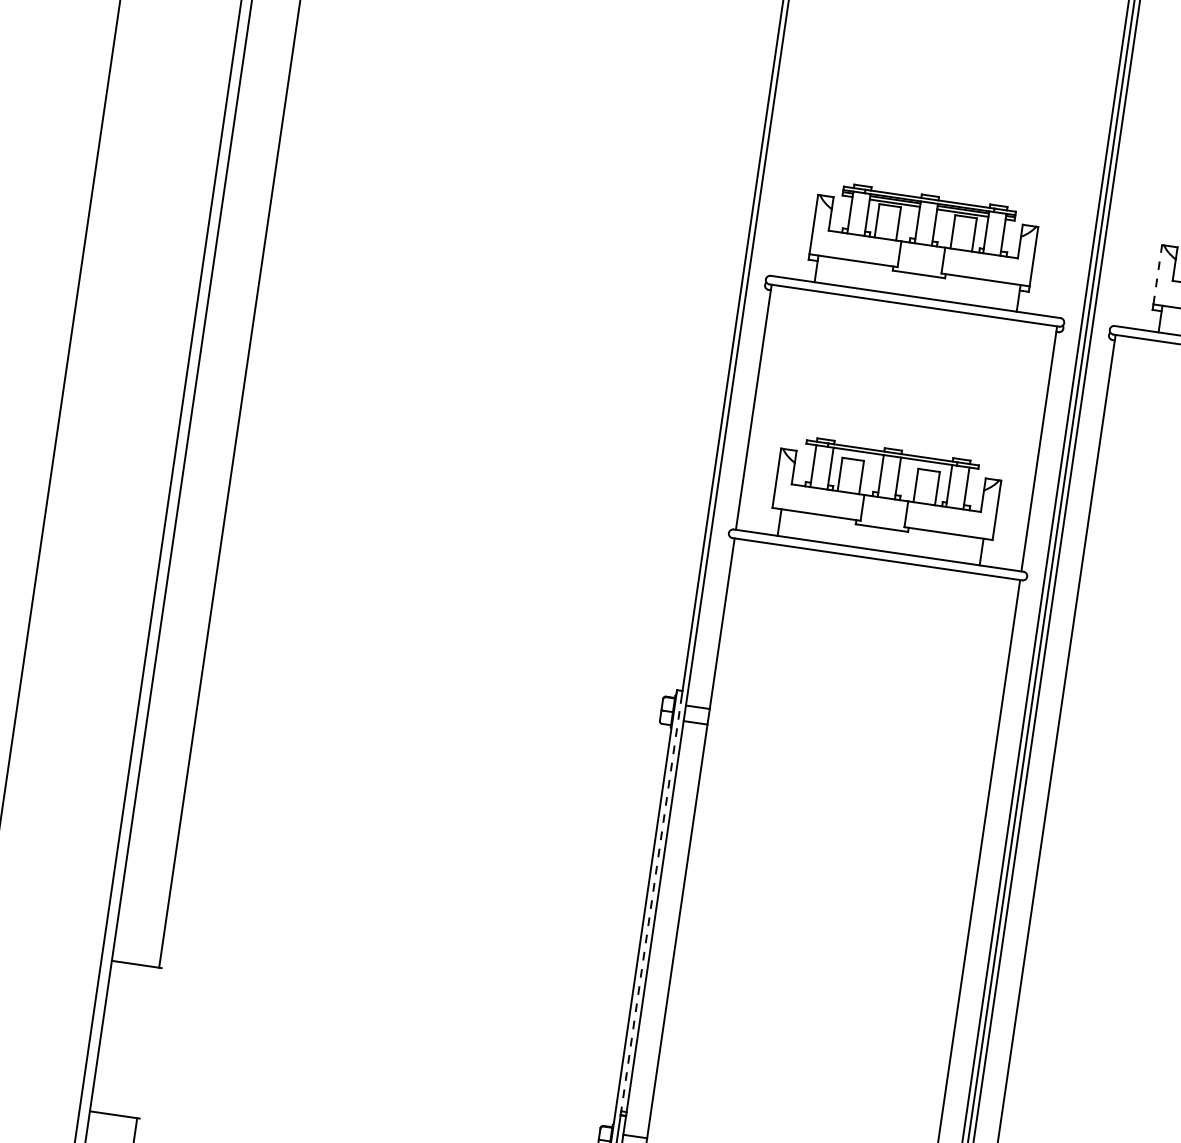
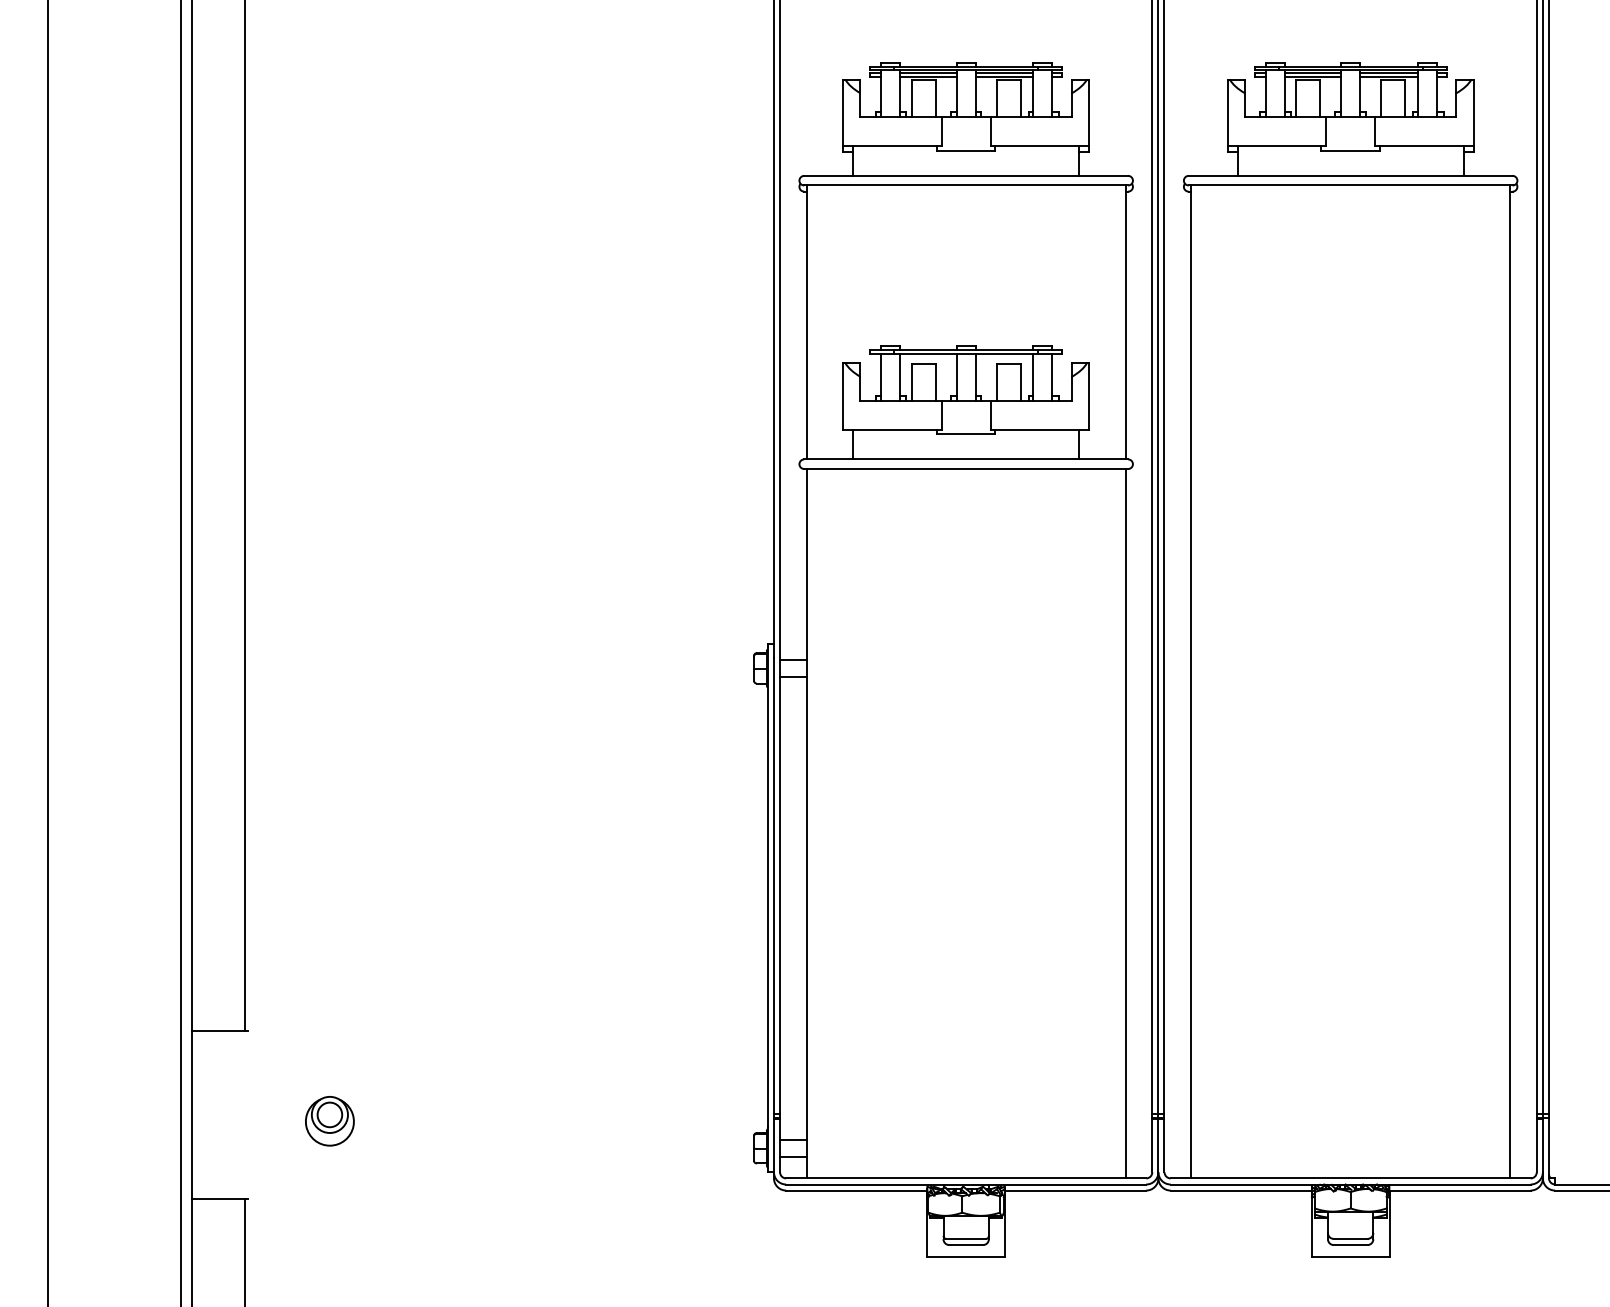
line: (1157, 274) -> (1227, 112), dashed -> solid
line: (650, 908) -> (773, 887), dashed -> solid
part: (222, 1059) -> (329, 1121), added

